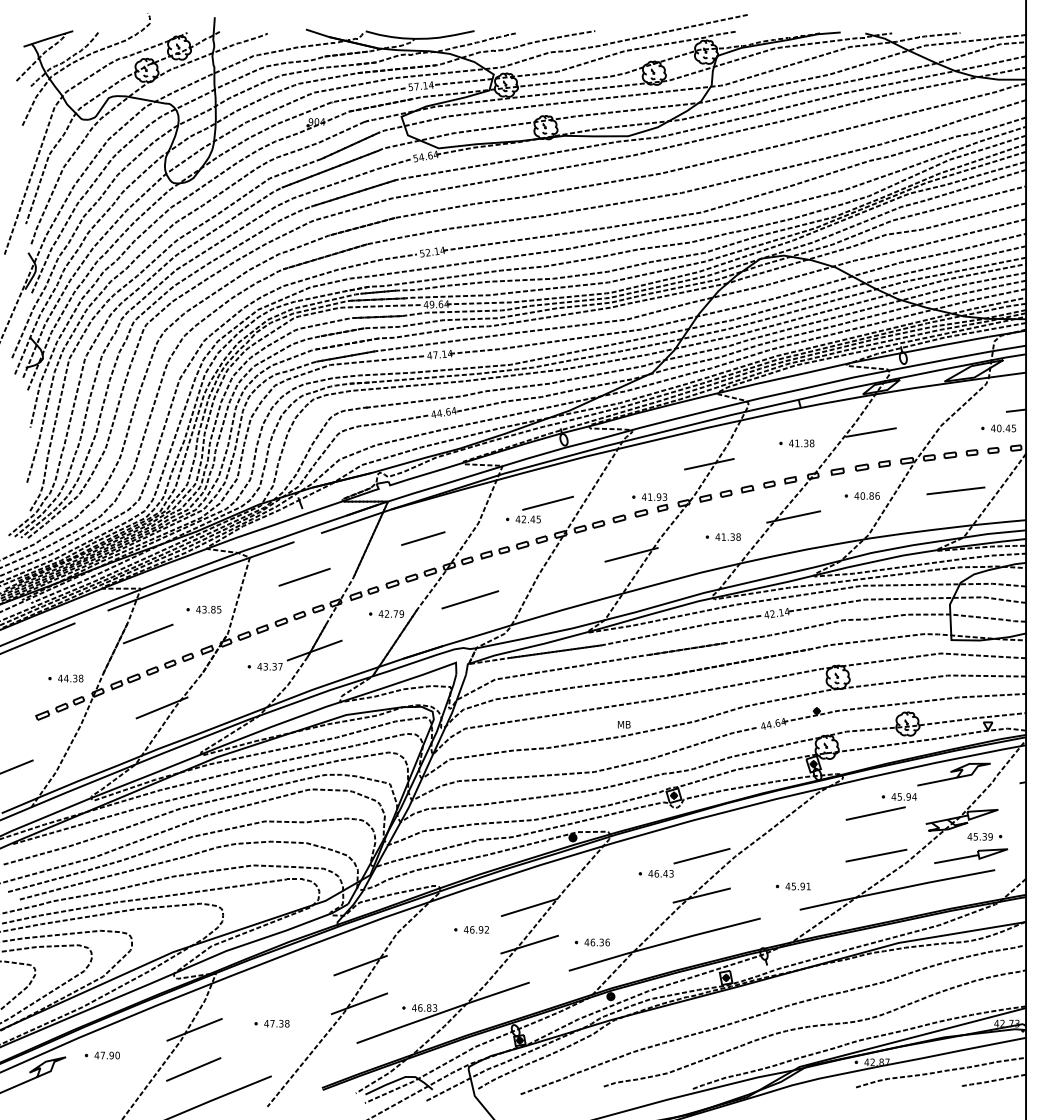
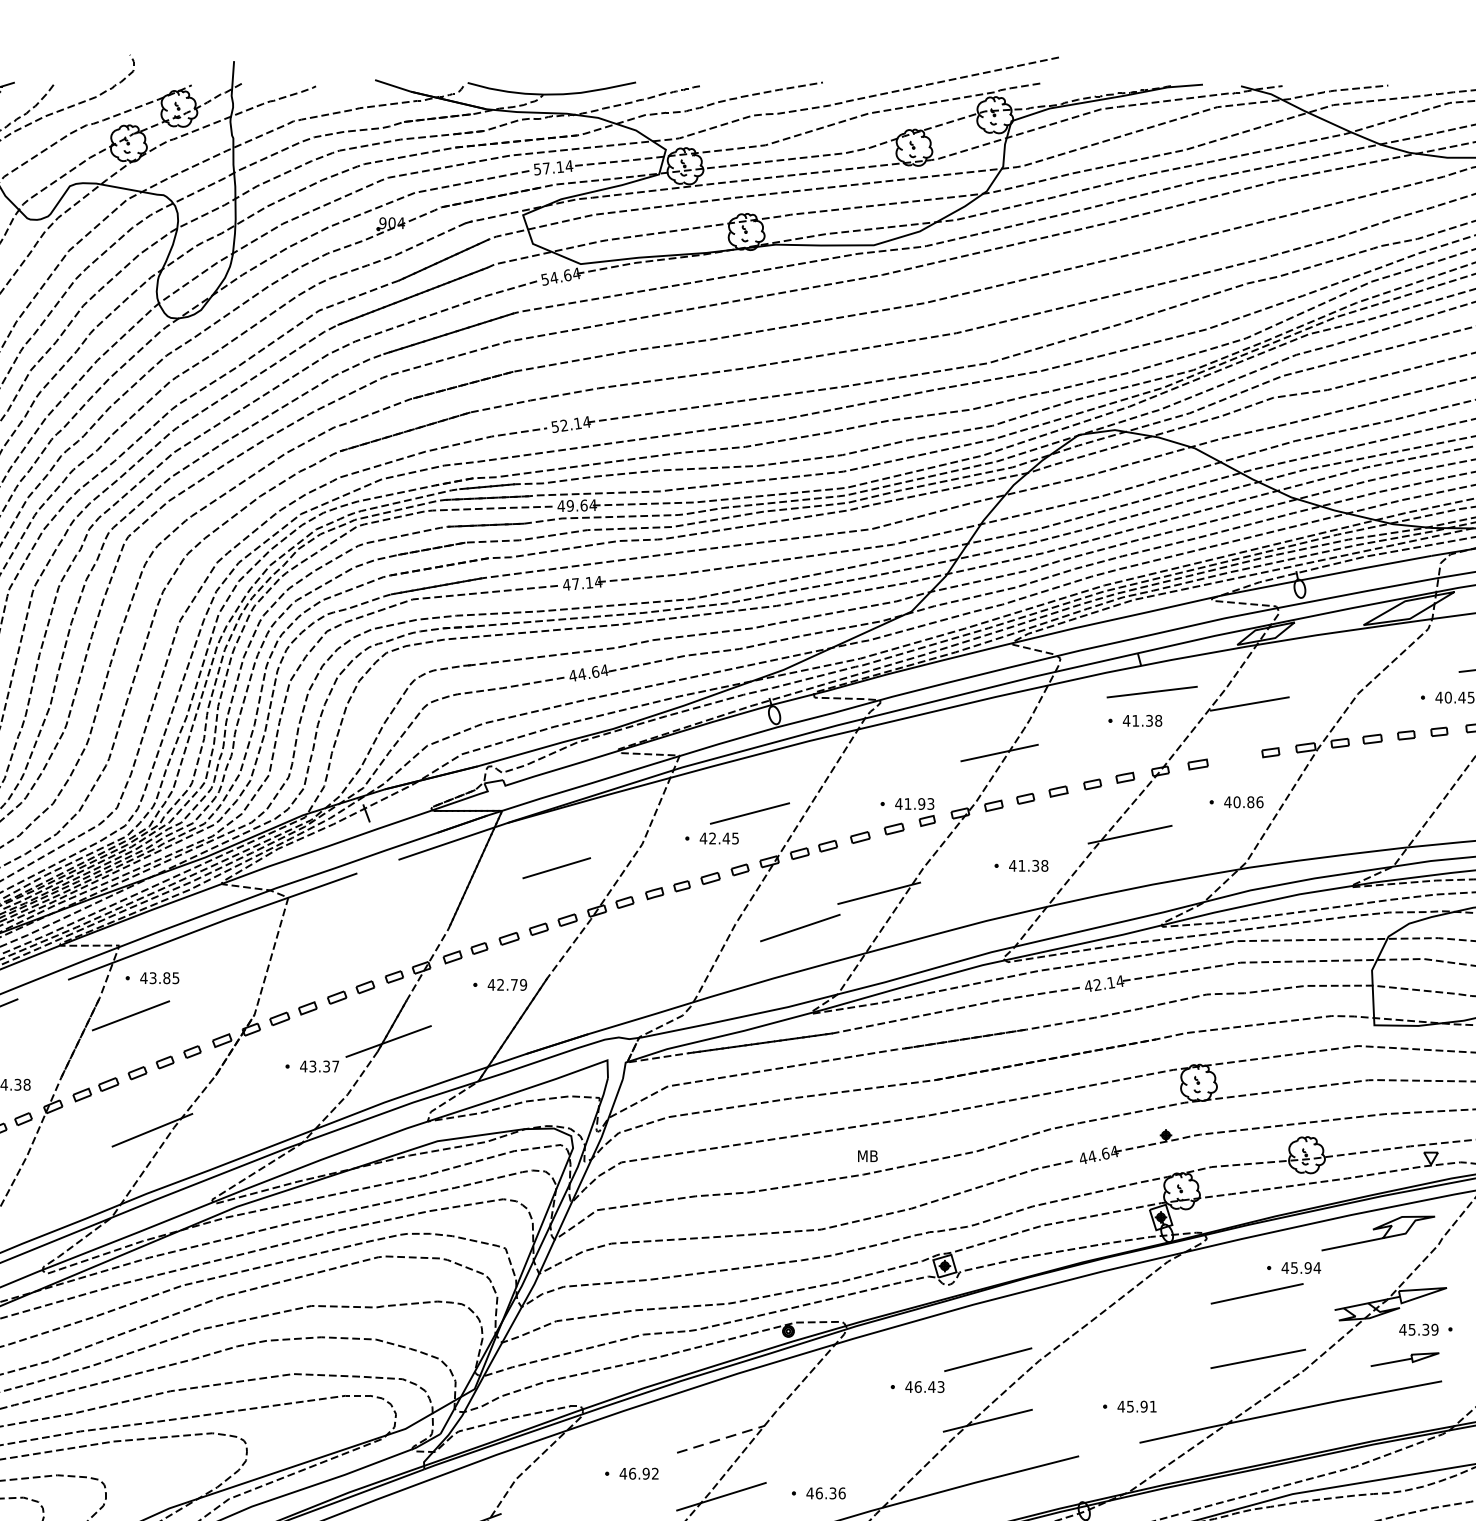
part: (861, 467) -> (1235, 758), removed
line: (955, 490) -> (1151, 691), moved
line: (304, 577) -> (800, 928), moved
line: (470, 599) -> (629, 962), removed
part: (203, 609) -> (151, 977), moved
part: (971, 855) -> (1405, 1358), size x0.6
line: (529, 907) -> (721, 1439), solid -> dashed

